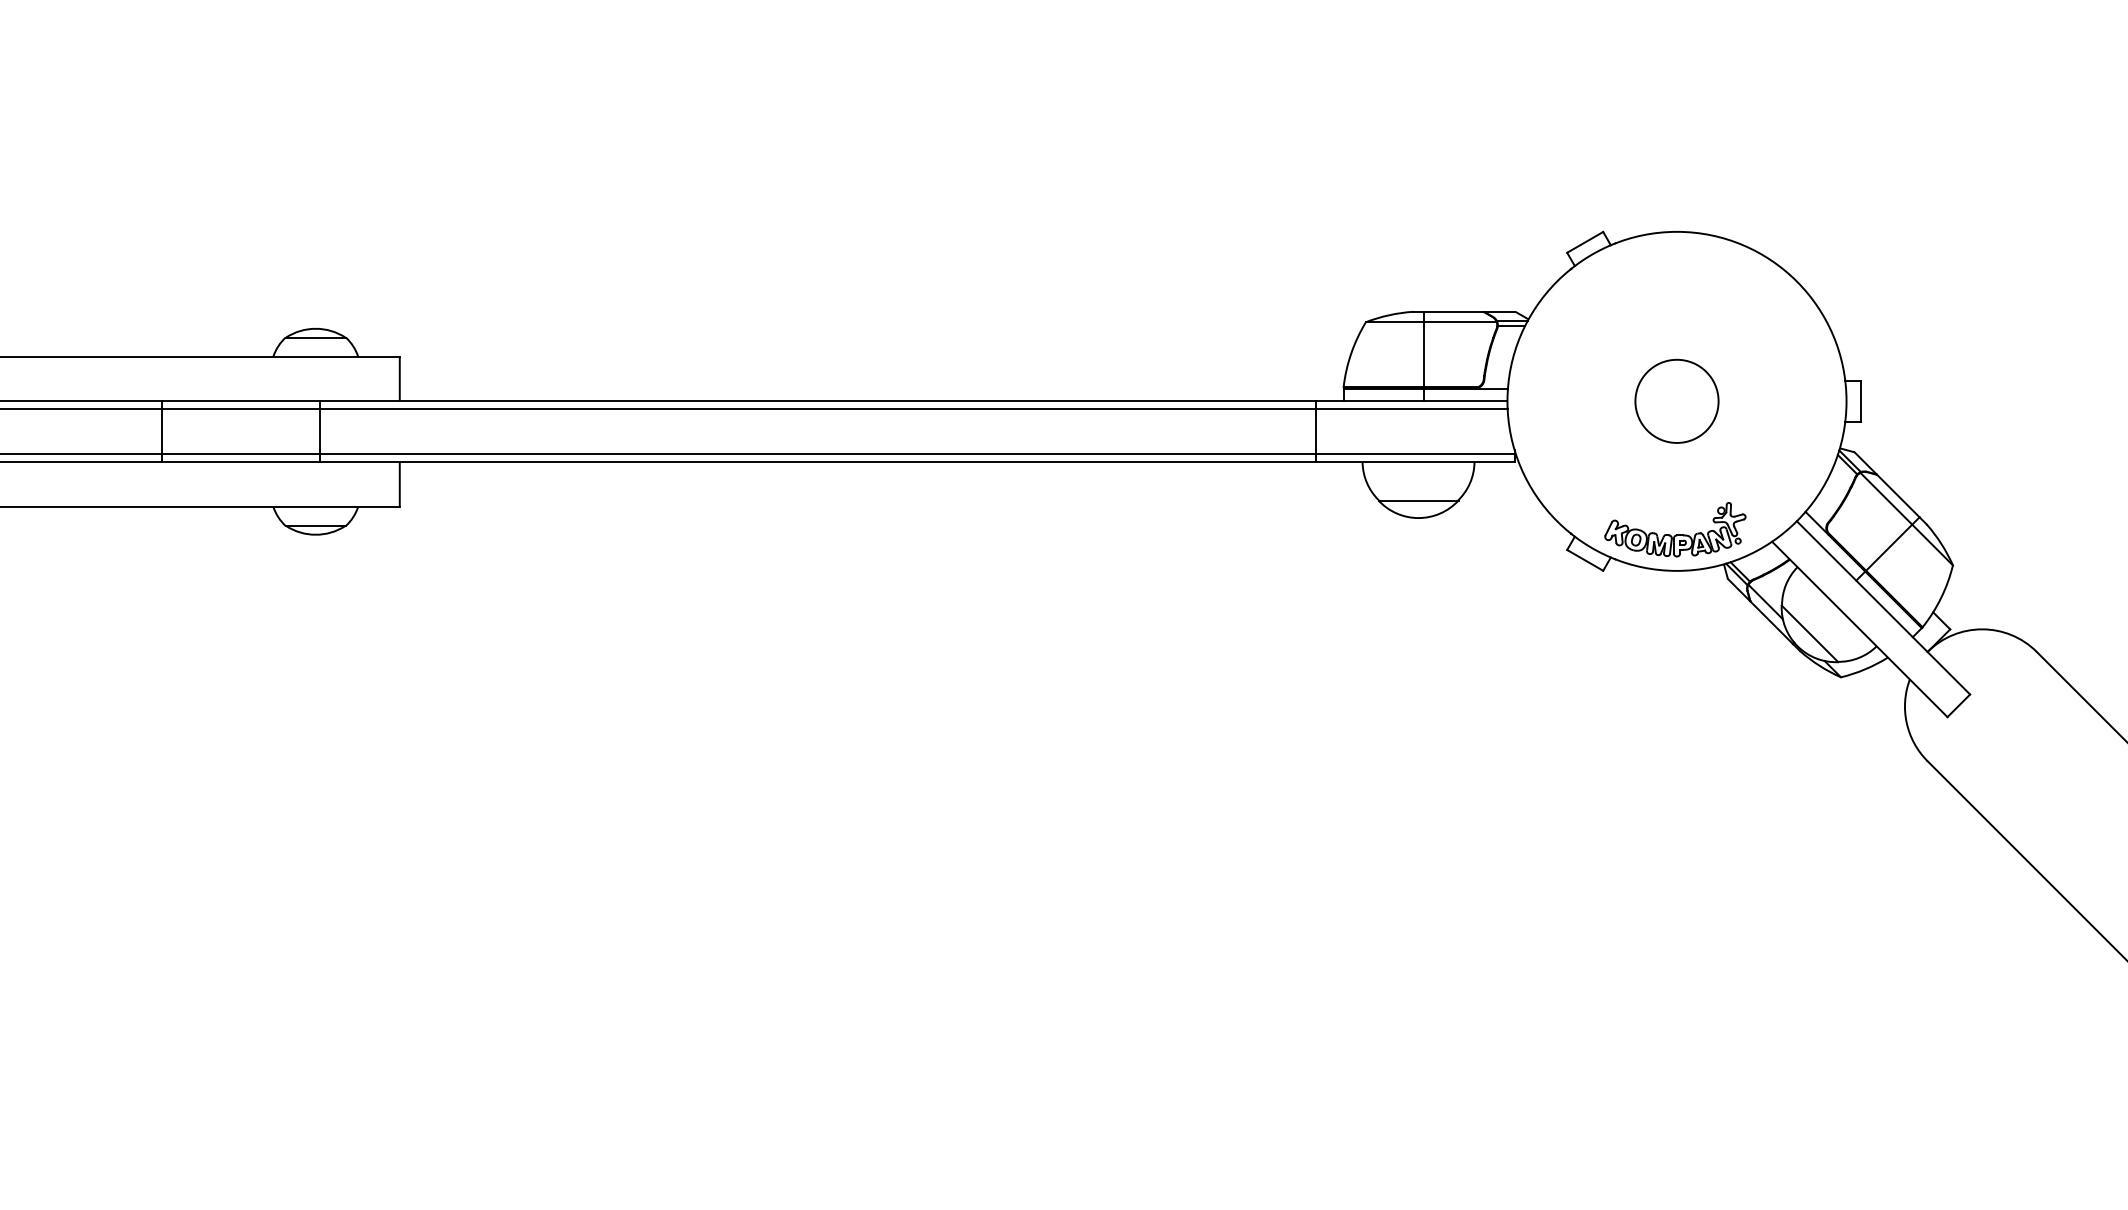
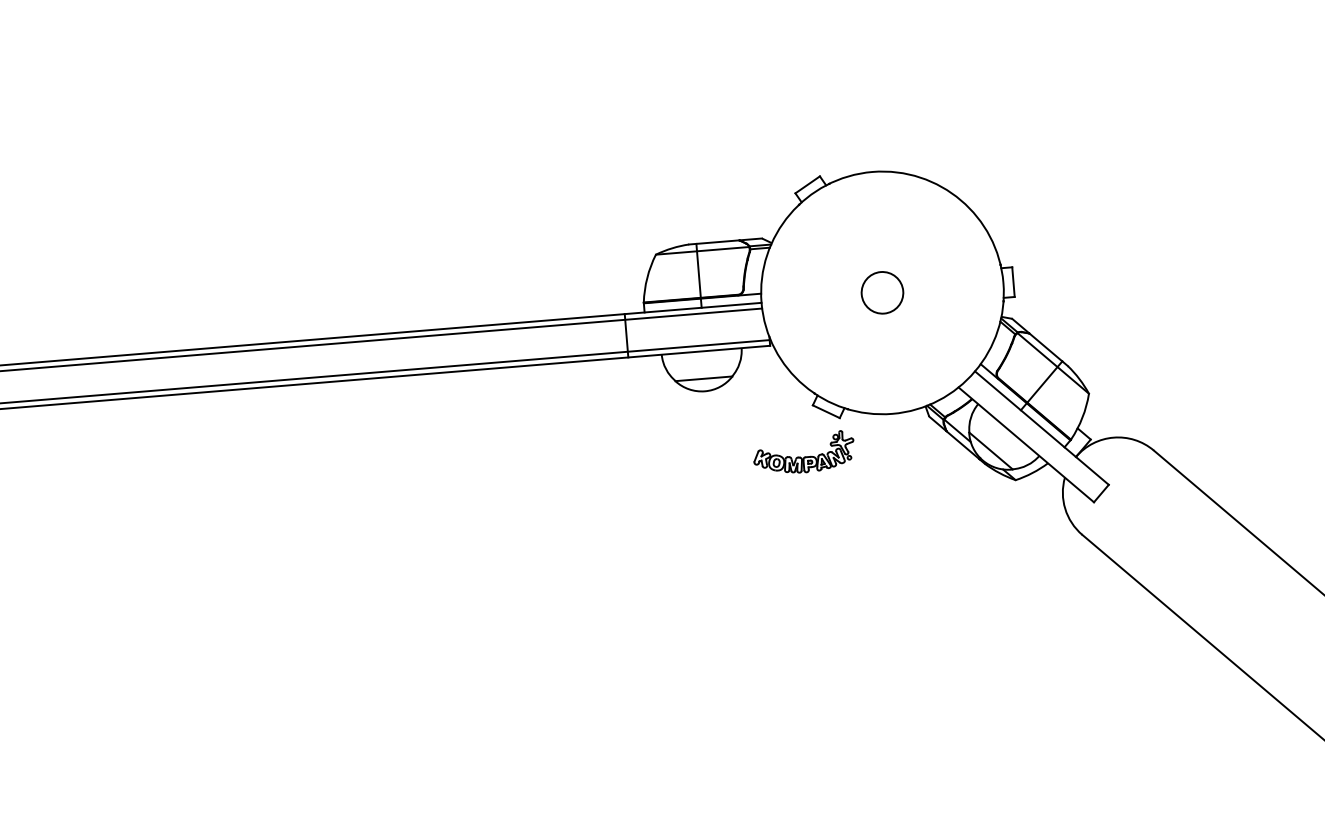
circle: (1676, 400) -> (882, 292), size x0.7
part: (1675, 529) -> (804, 453), moved

